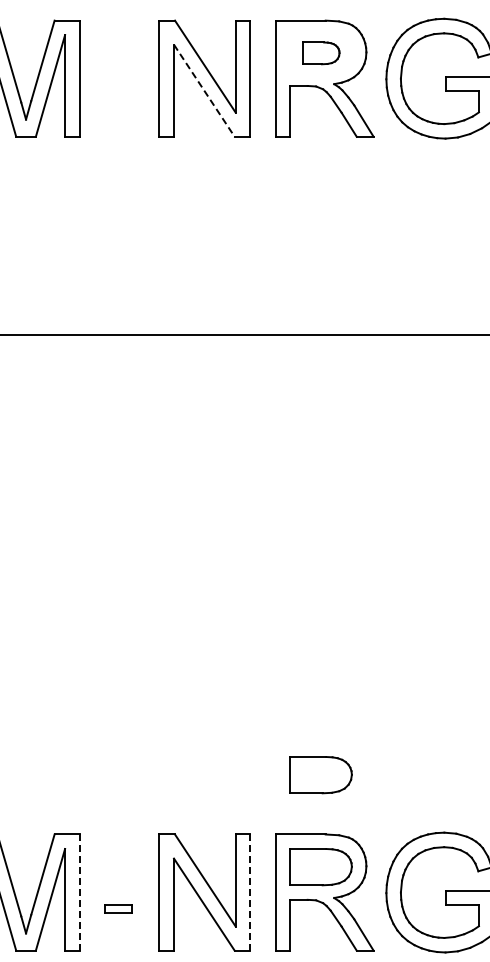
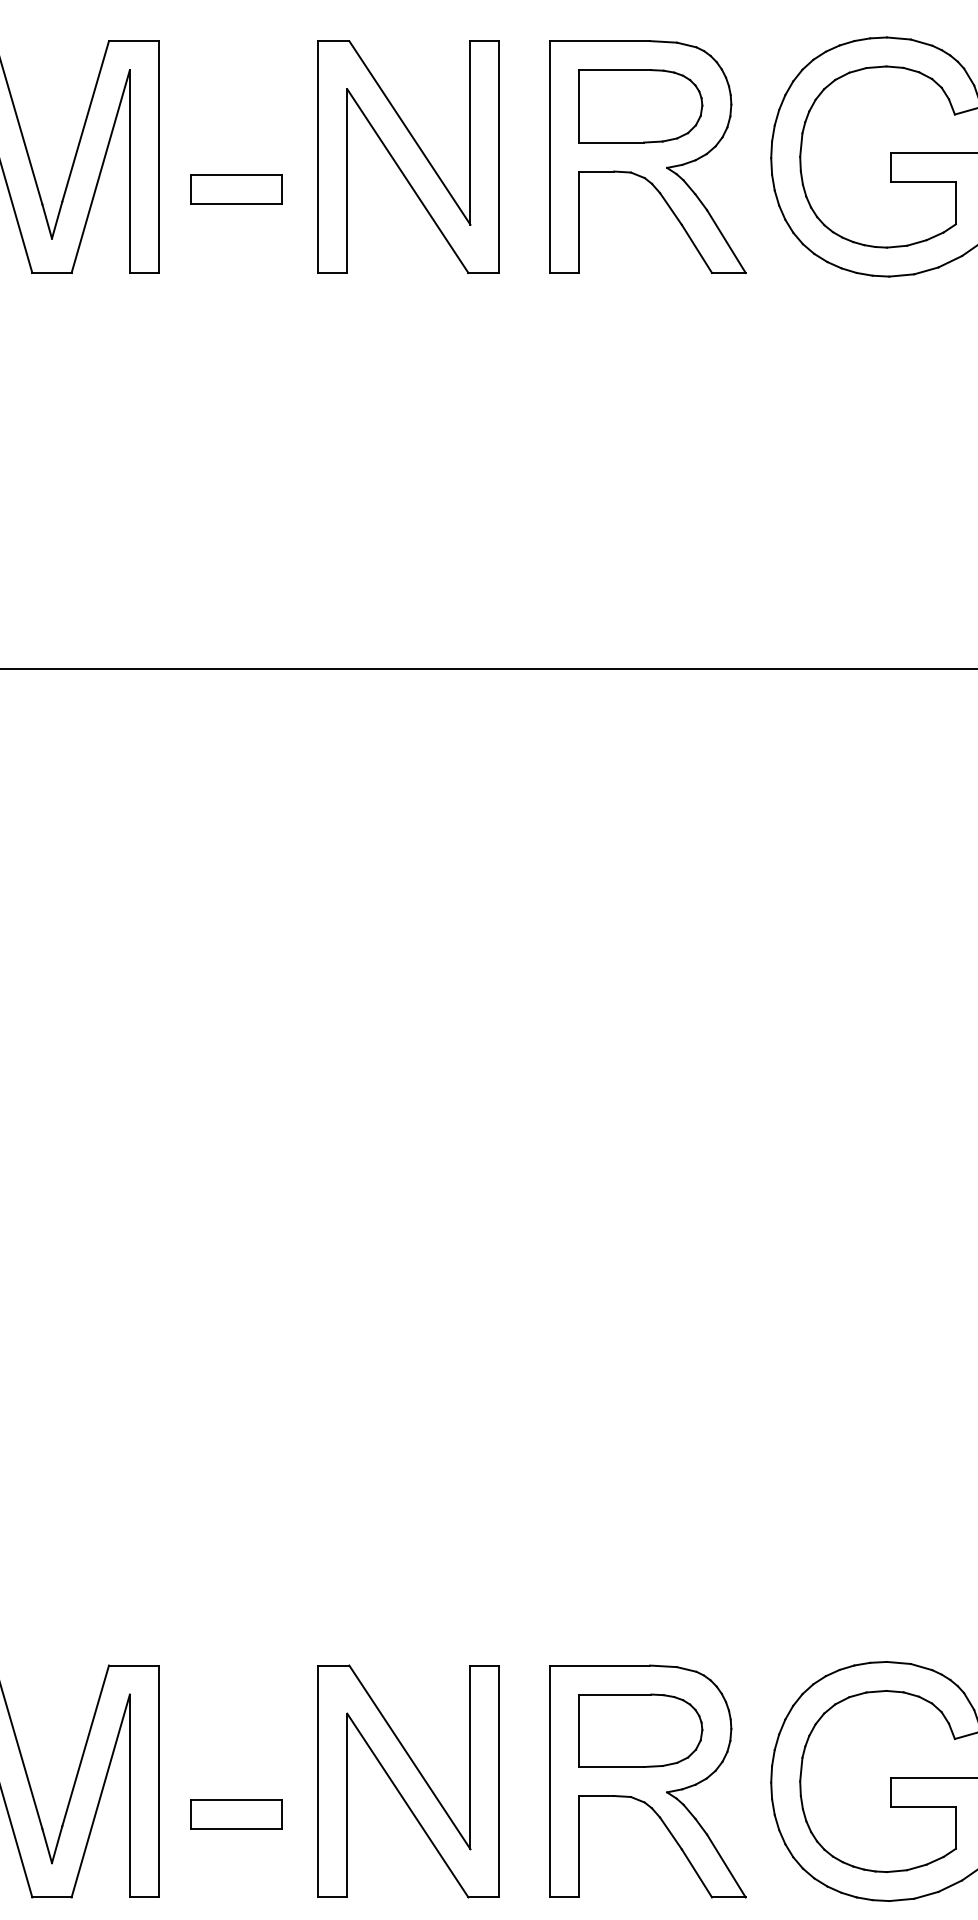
part: (320, 53) -> (639, 106), size x1.67
line: (204, 91) -> (408, 182), dashed -> solid
part: (118, 94) -> (236, 188), added
part: (320, 775) -> (639, 1547), removed
line: (79, 892) -> (158, 1781), dashed -> solid
line: (250, 892) -> (499, 1781), dashed -> solid
part: (118, 908) -> (236, 1813), size x1.67

